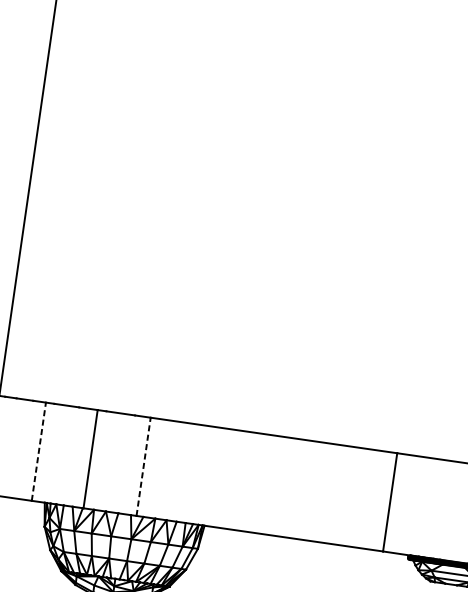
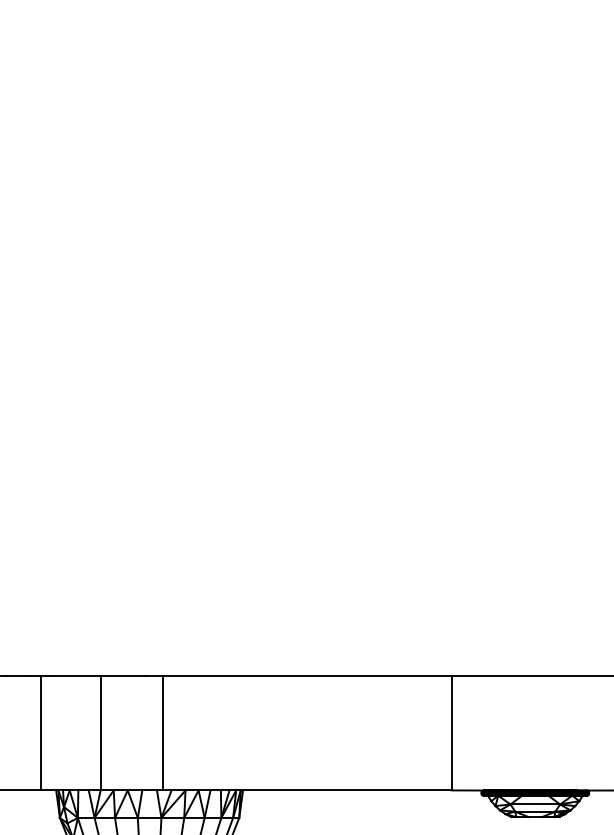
line: (38, 451) -> (40, 732), dashed -> solid
line: (143, 466) -> (163, 732), dashed -> solid

